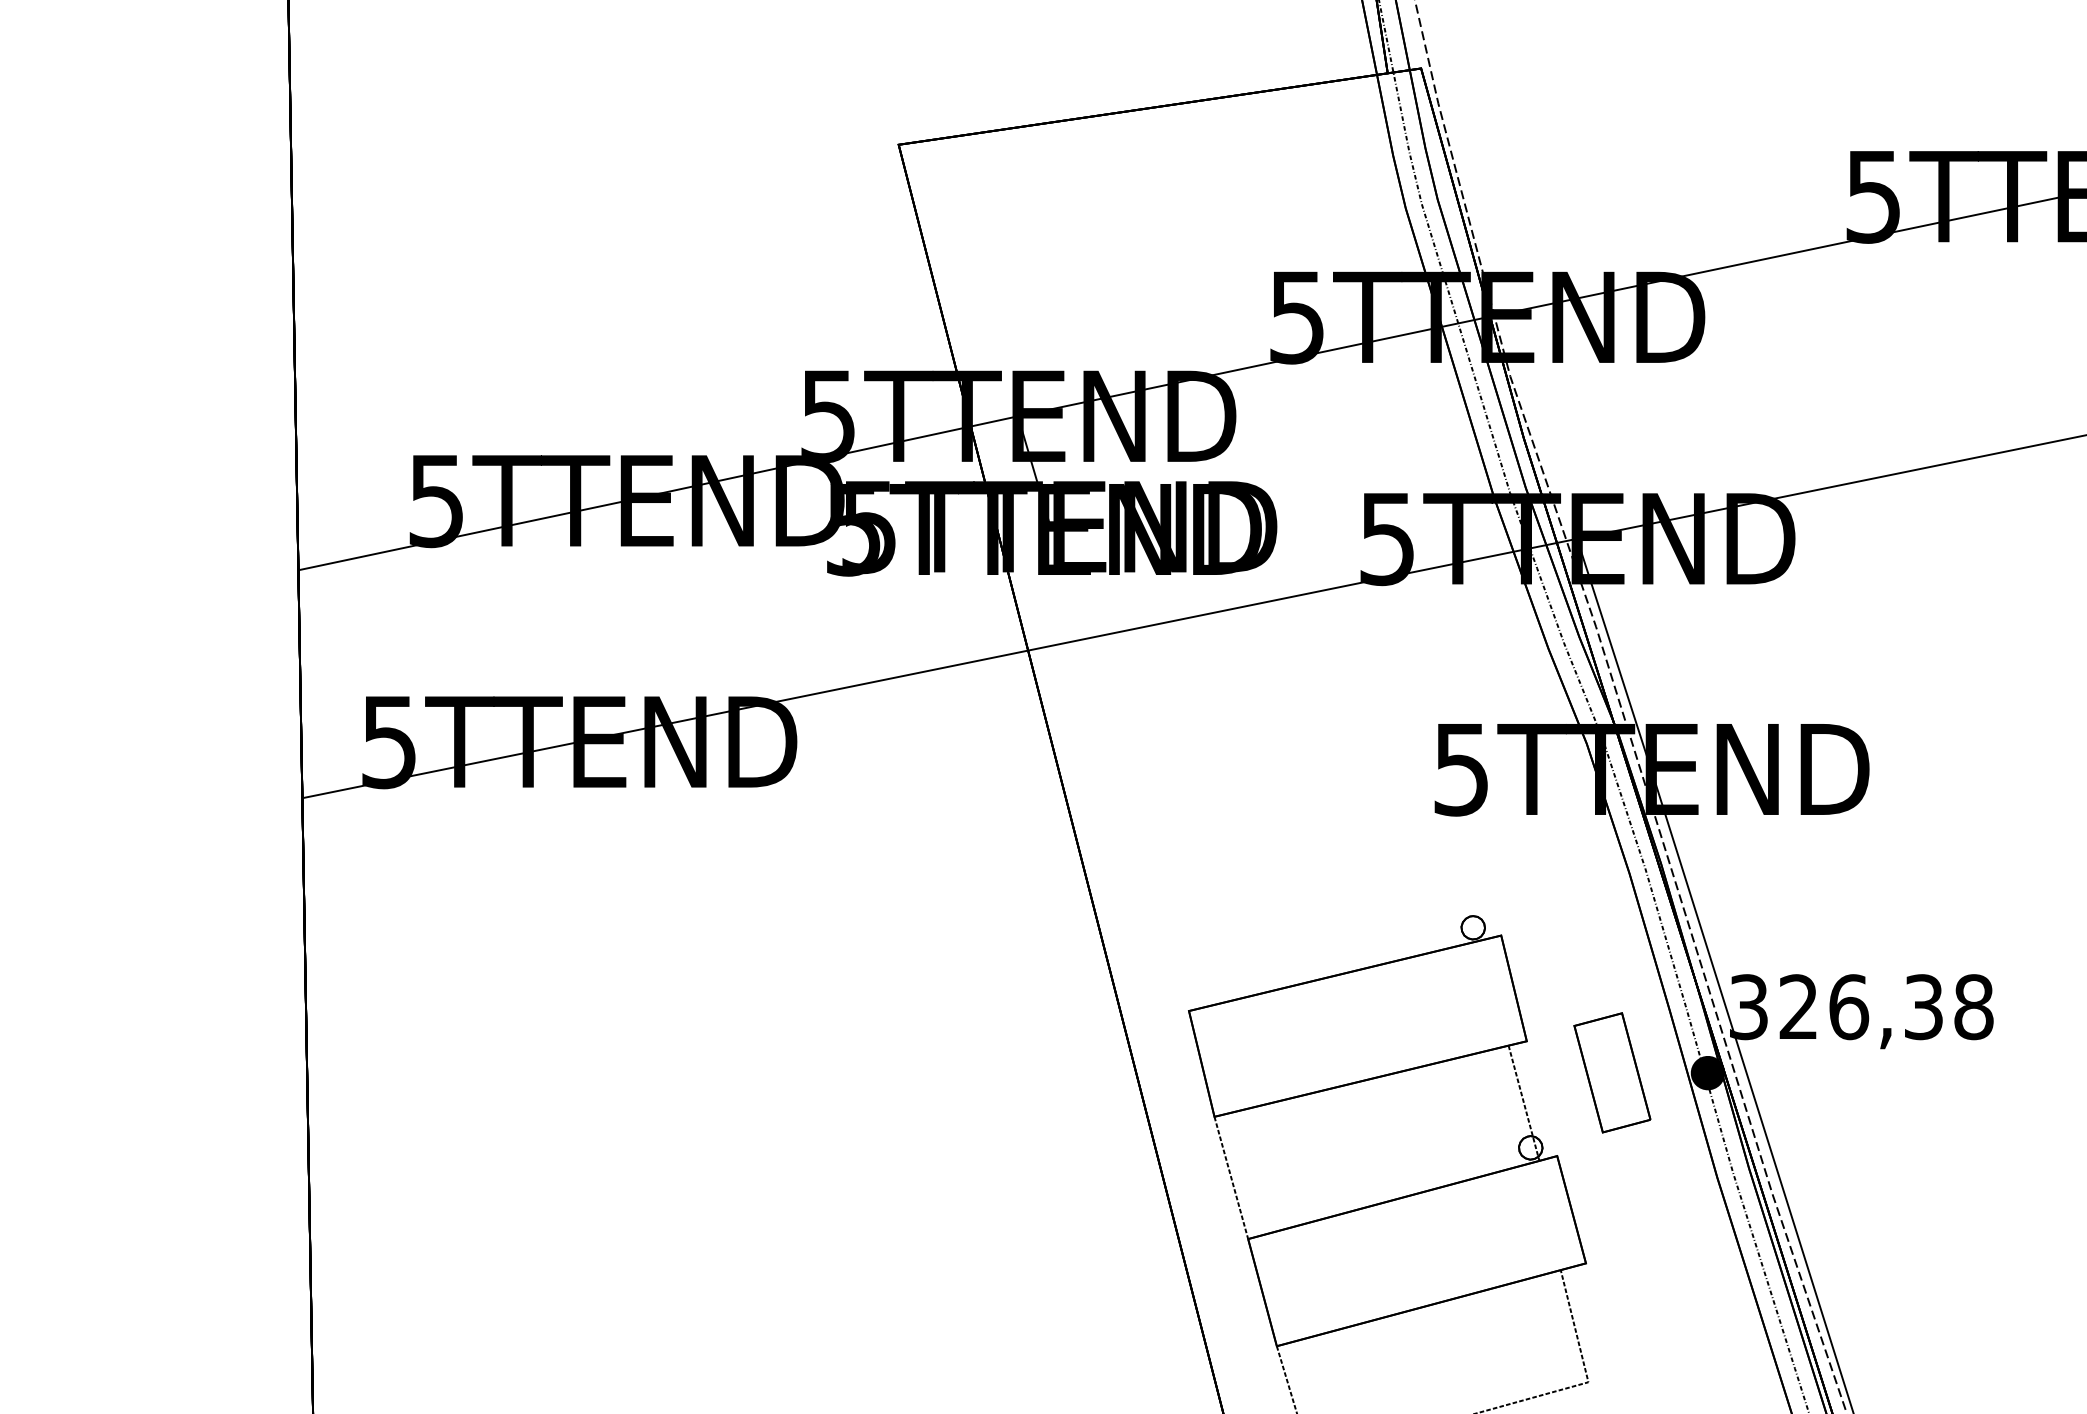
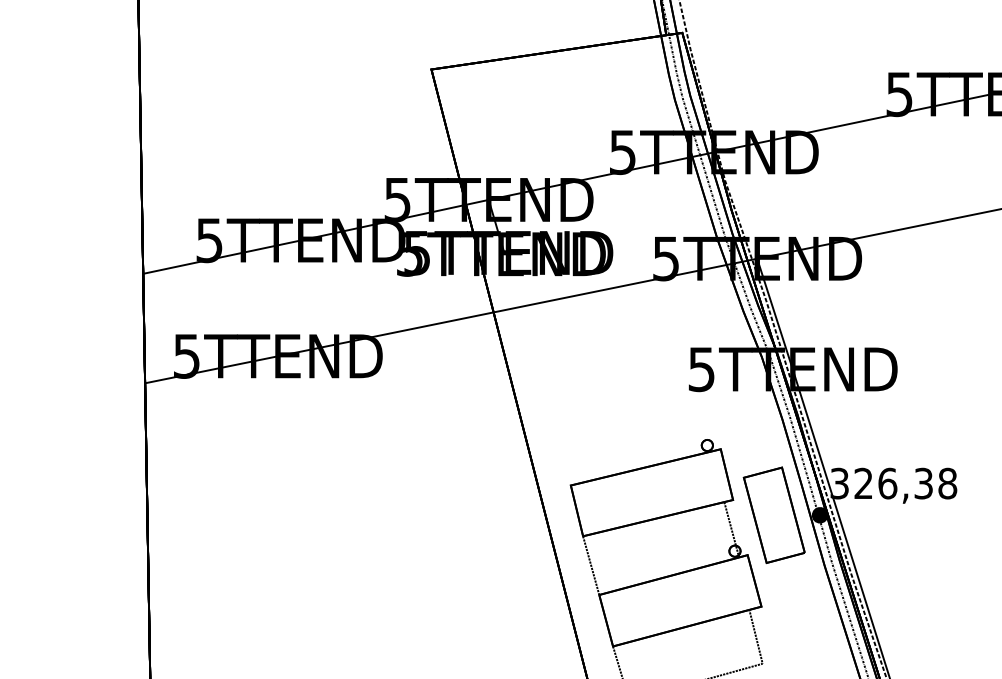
part: (1610, 1071) -> (773, 514), size x1.67

